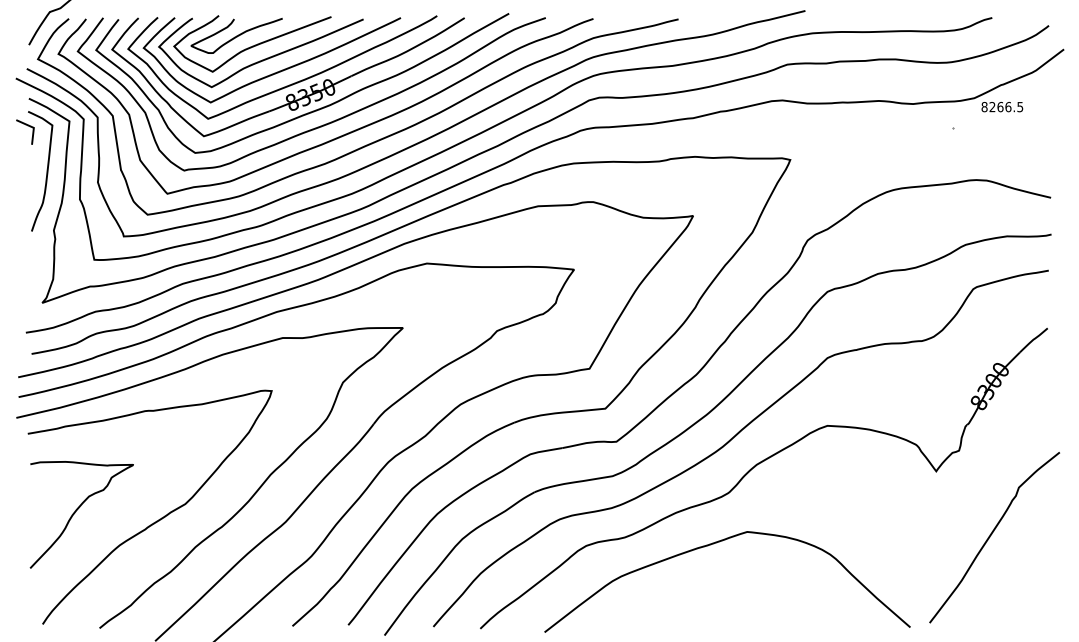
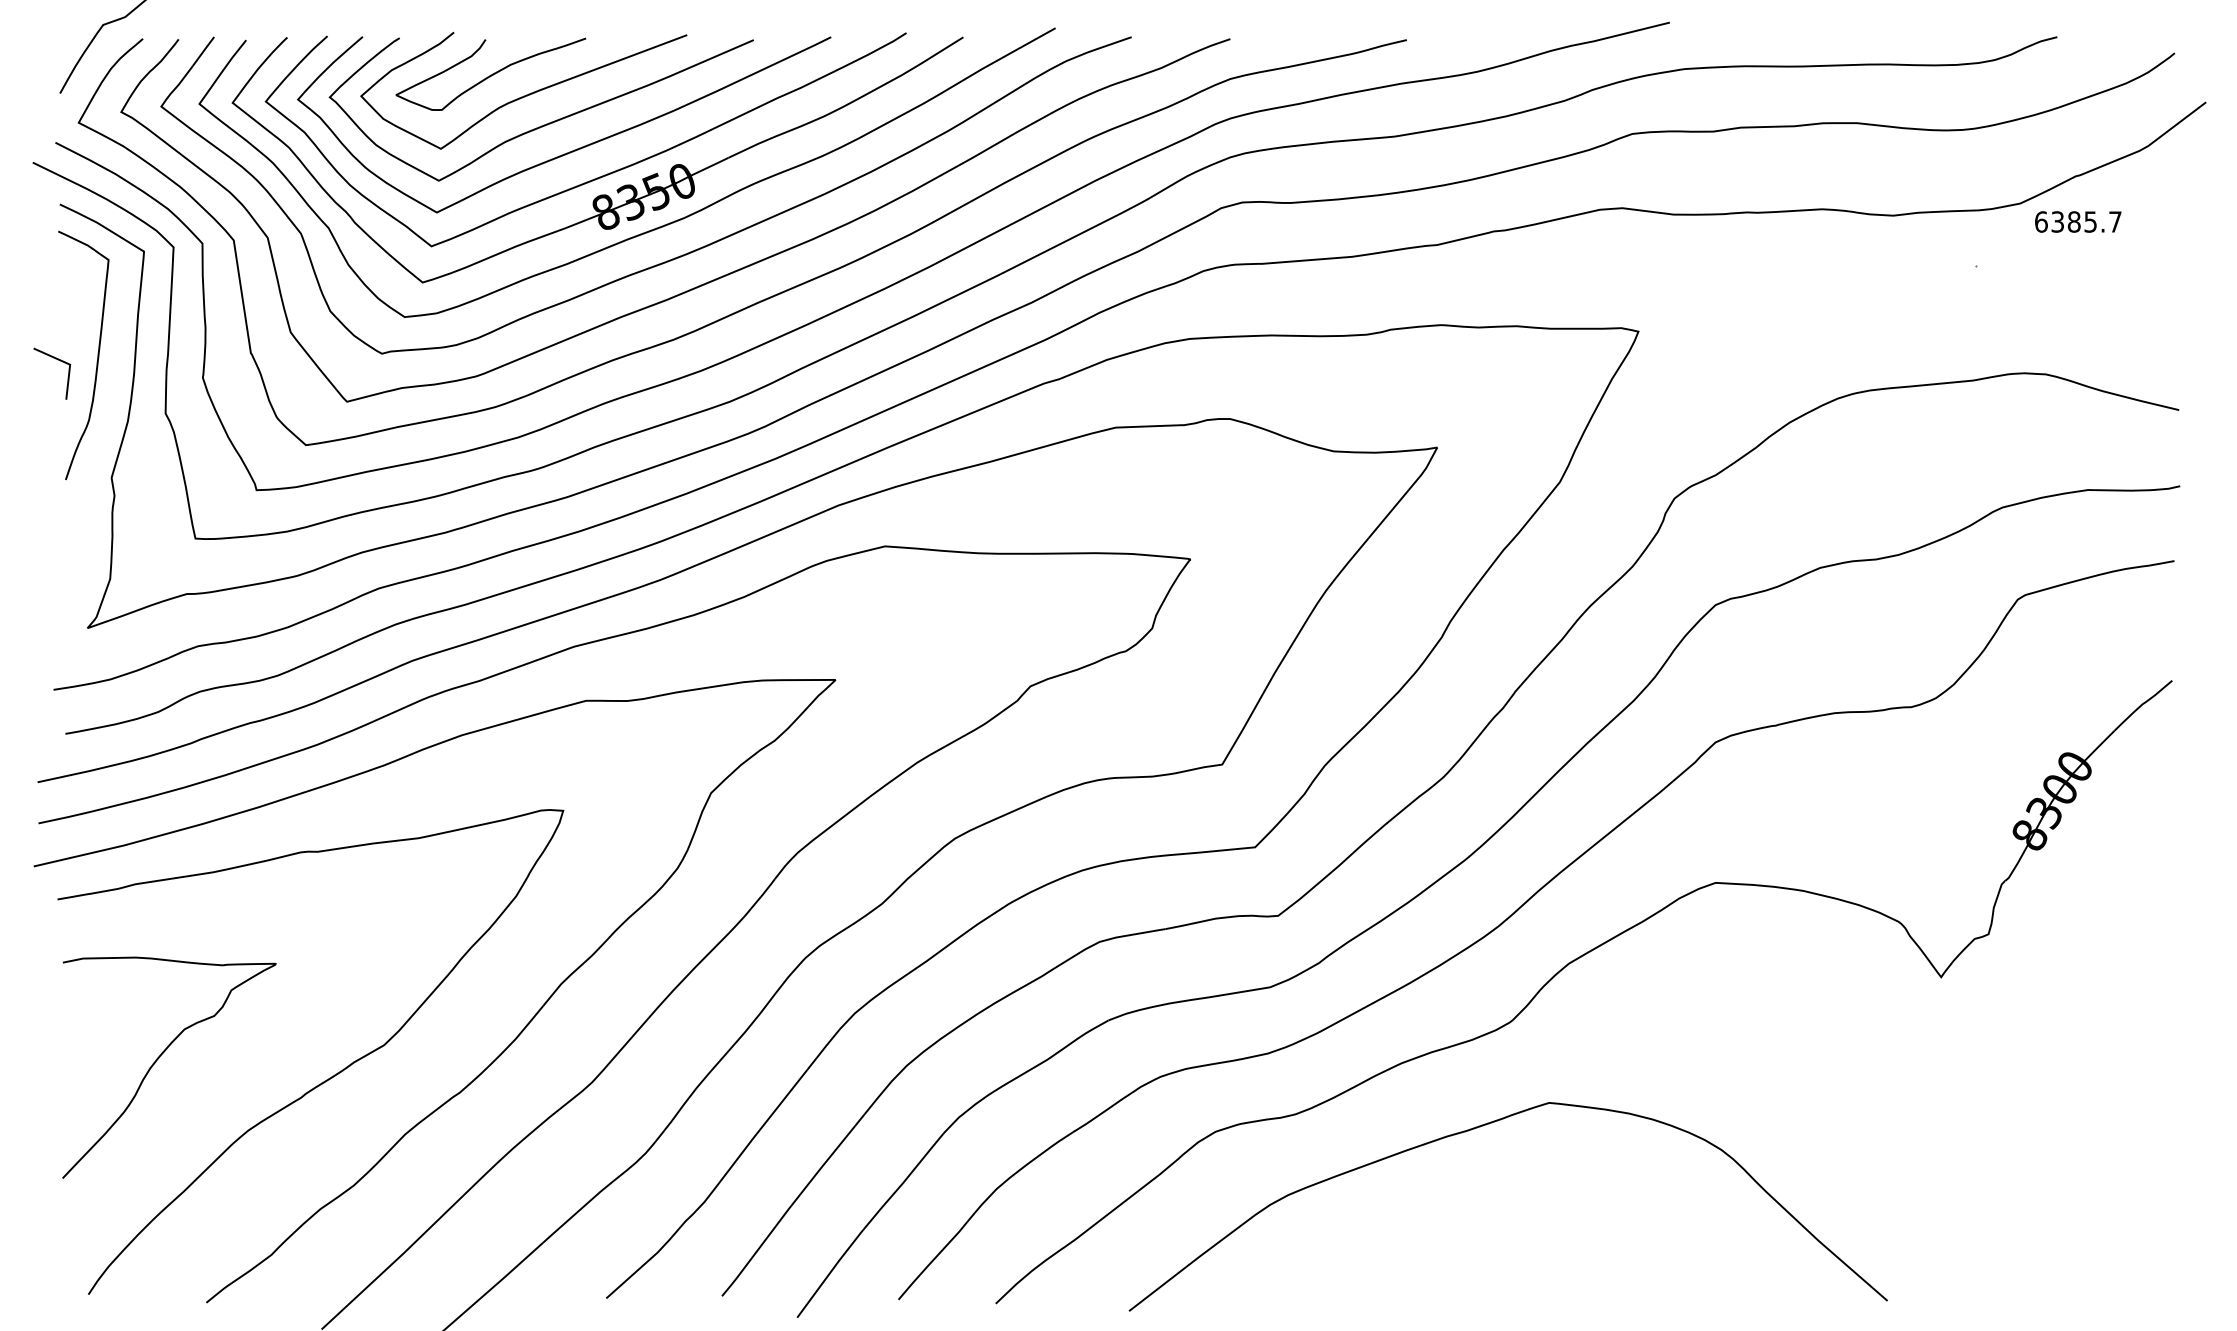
text: (1002, 106) -> (2078, 220), 8266.5 -> 6385.7
line: (27, 126) -> (56, 361), moved
curve: (992, 534) -> (2057, 1108), removed

